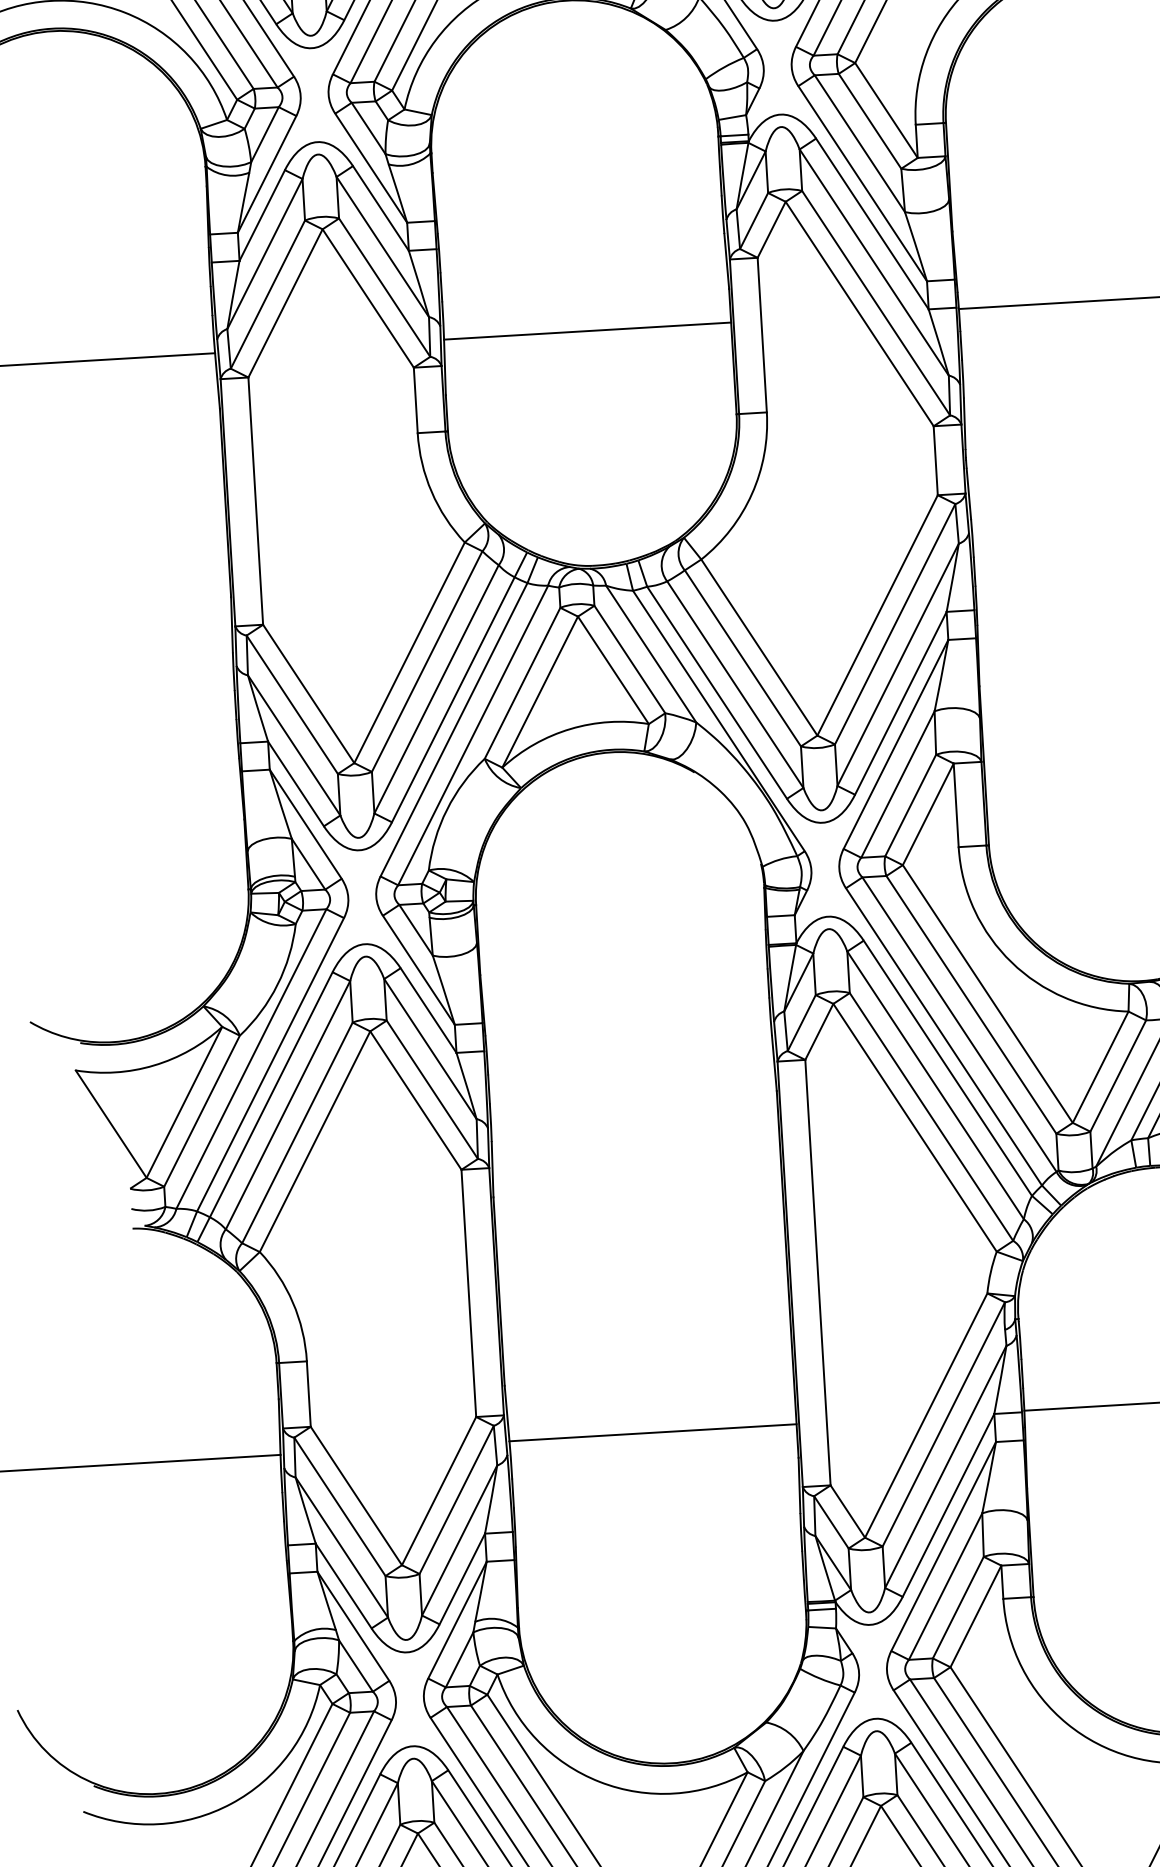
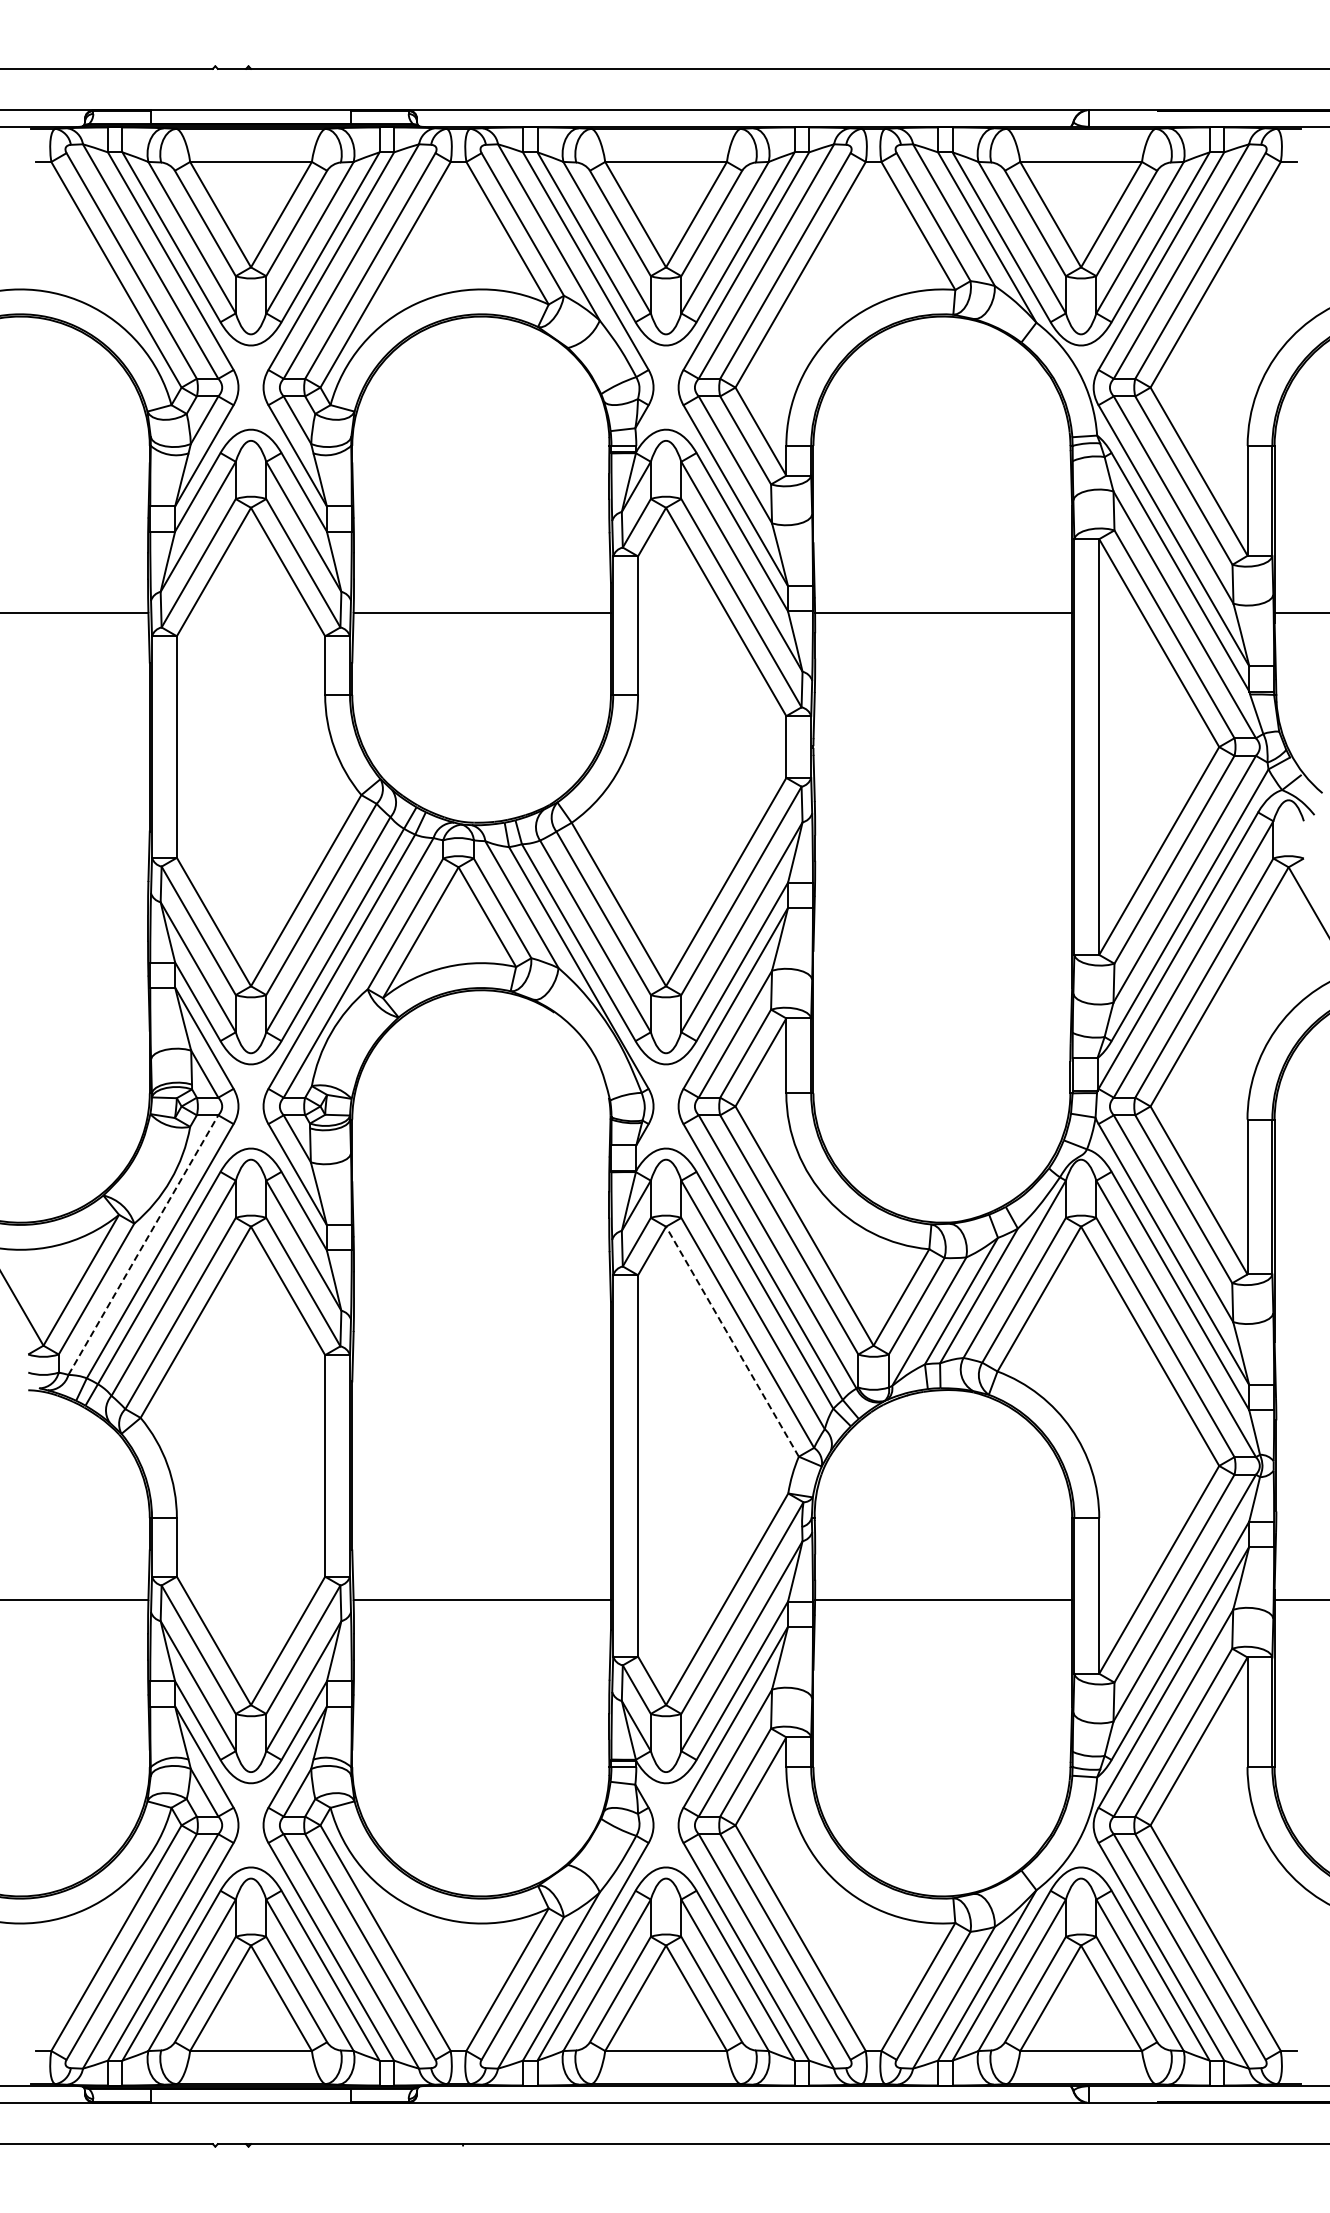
line: (251, 1059) -> (143, 1245), solid -> dashed
line: (915, 1127) -> (732, 1341), solid -> dashed

